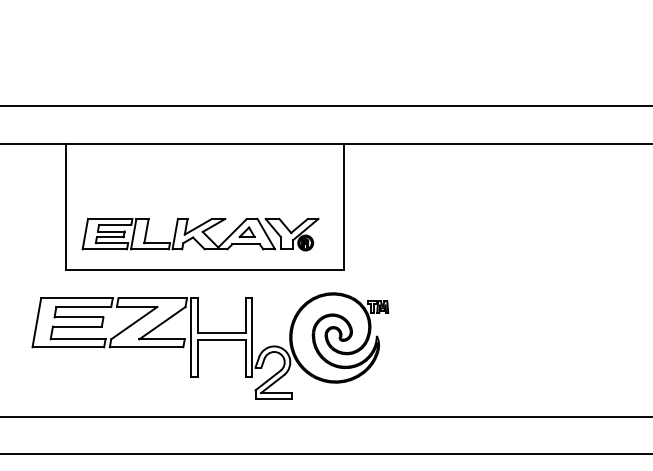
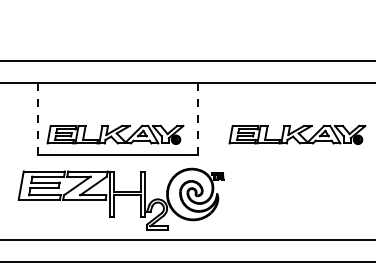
line: (344, 205) -> (198, 118), solid -> dashed
line: (65, 207) -> (37, 119), solid -> dashed
part: (516, 233) -> (297, 134), added

